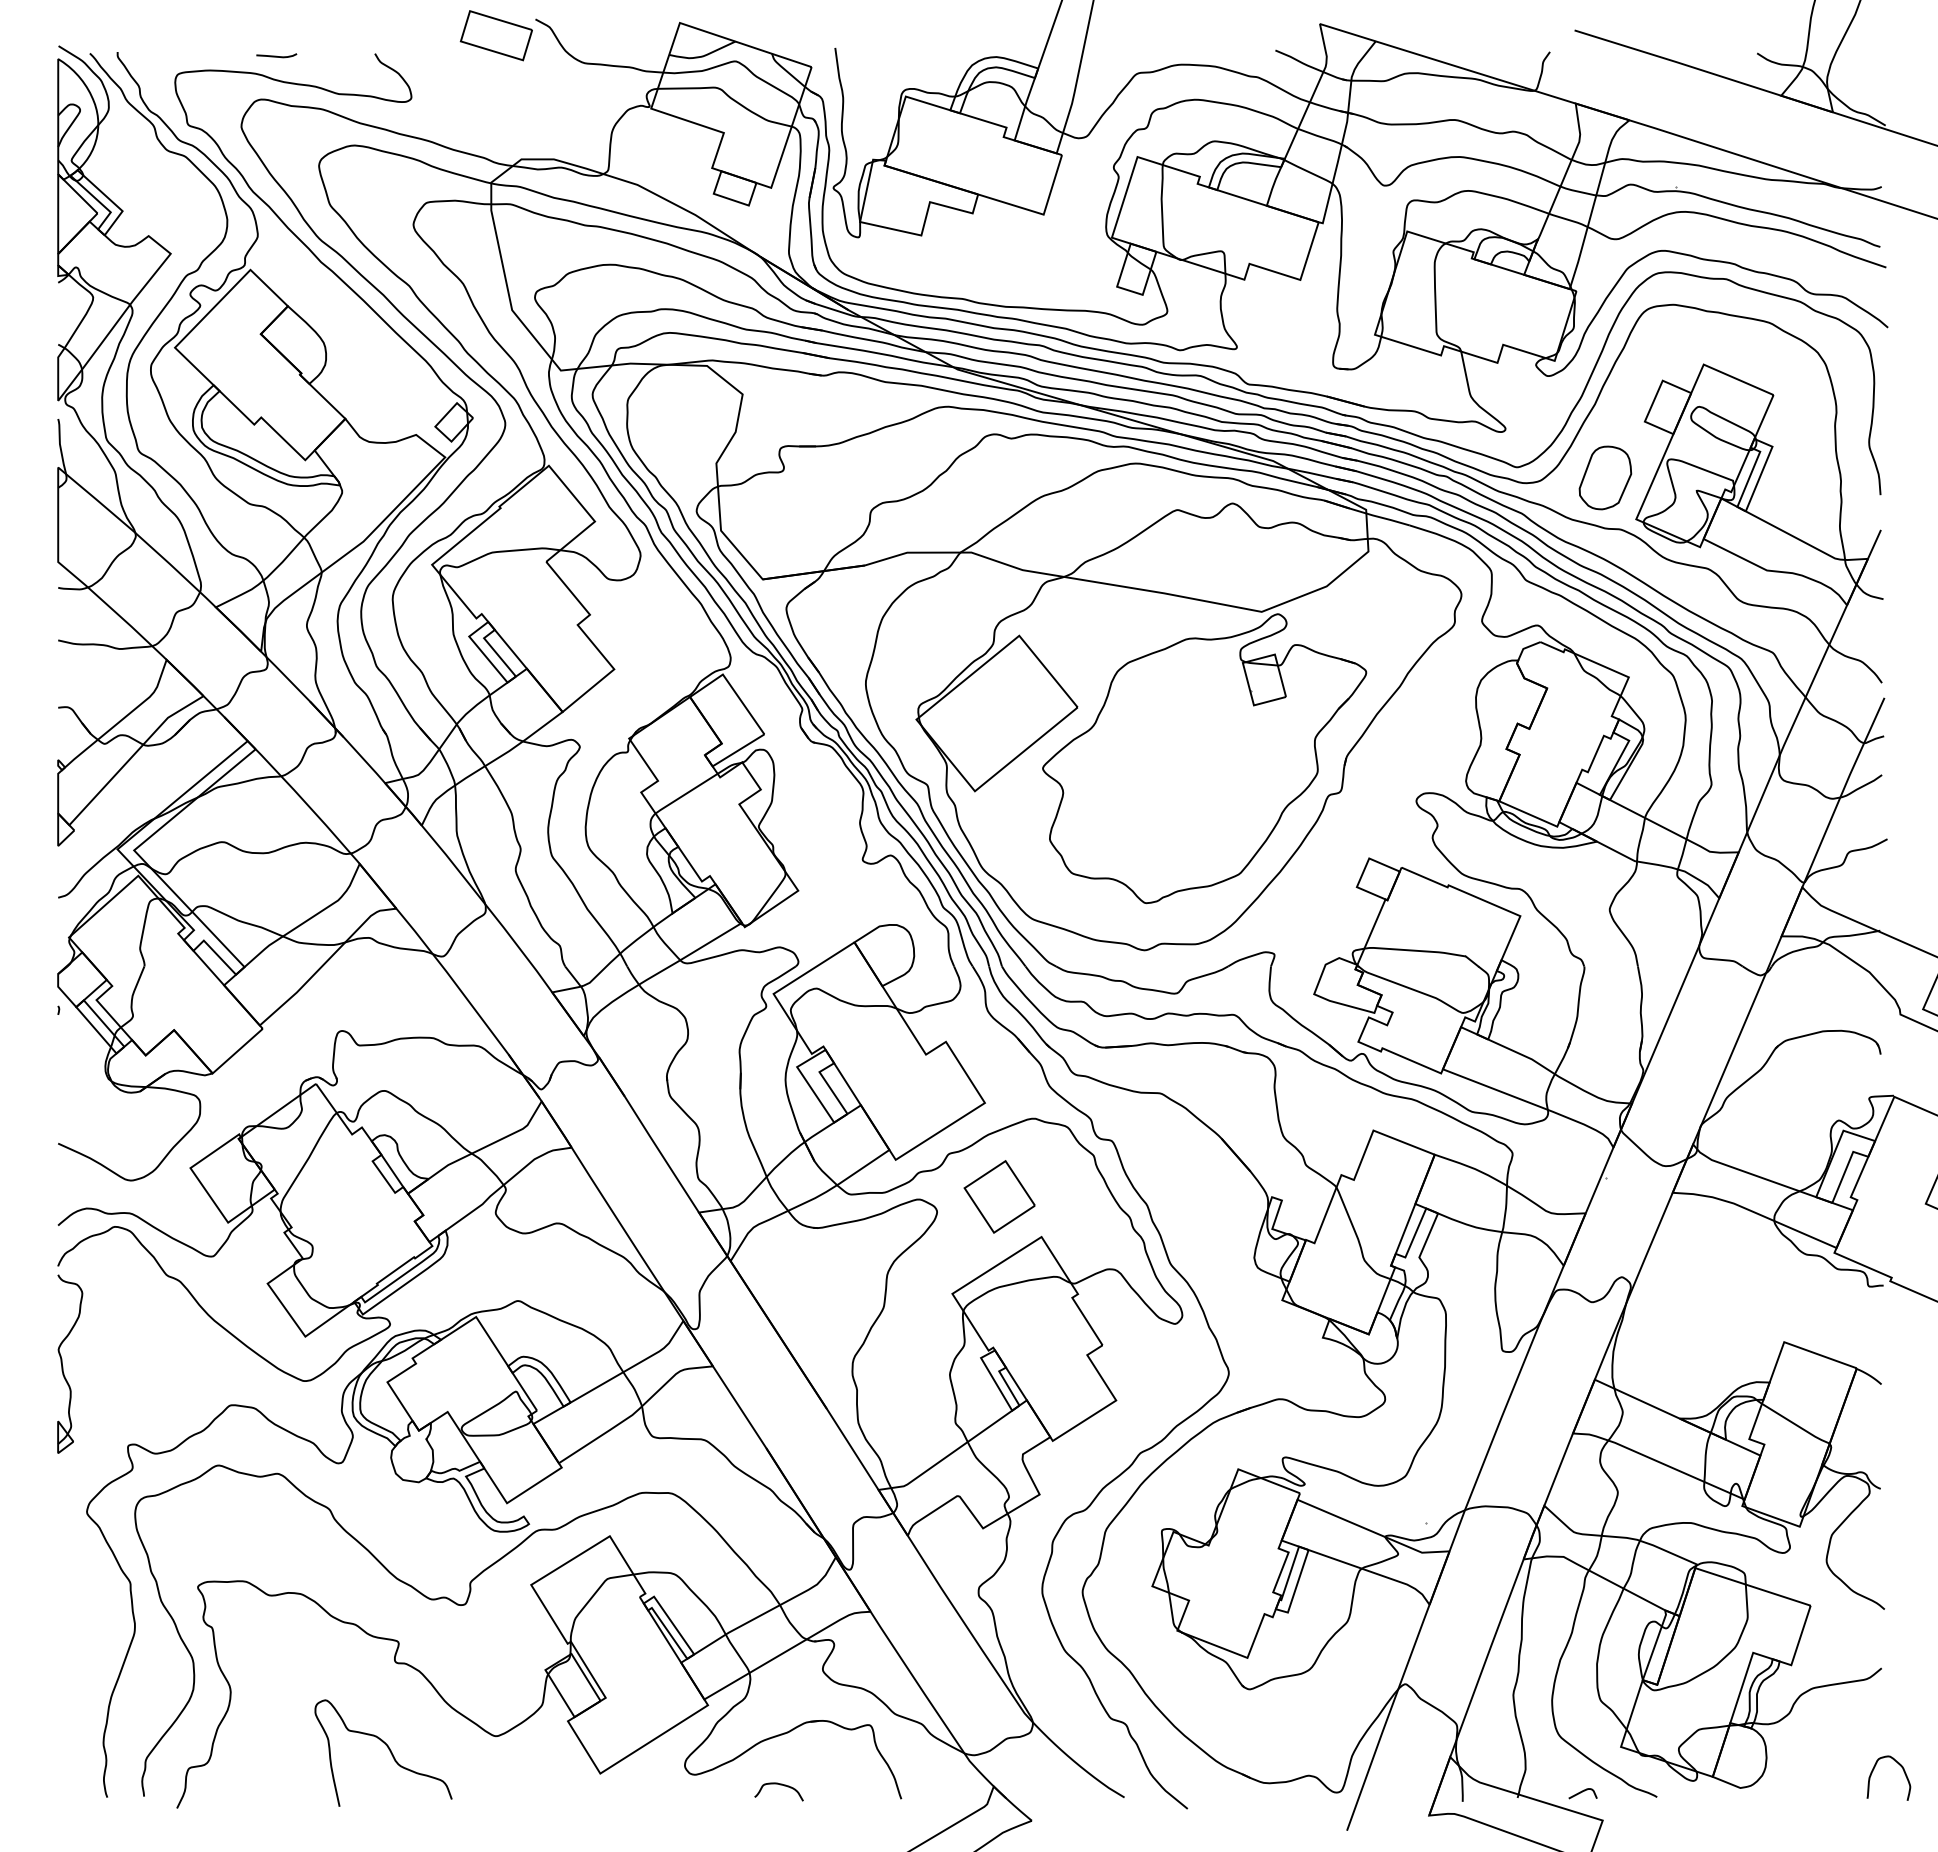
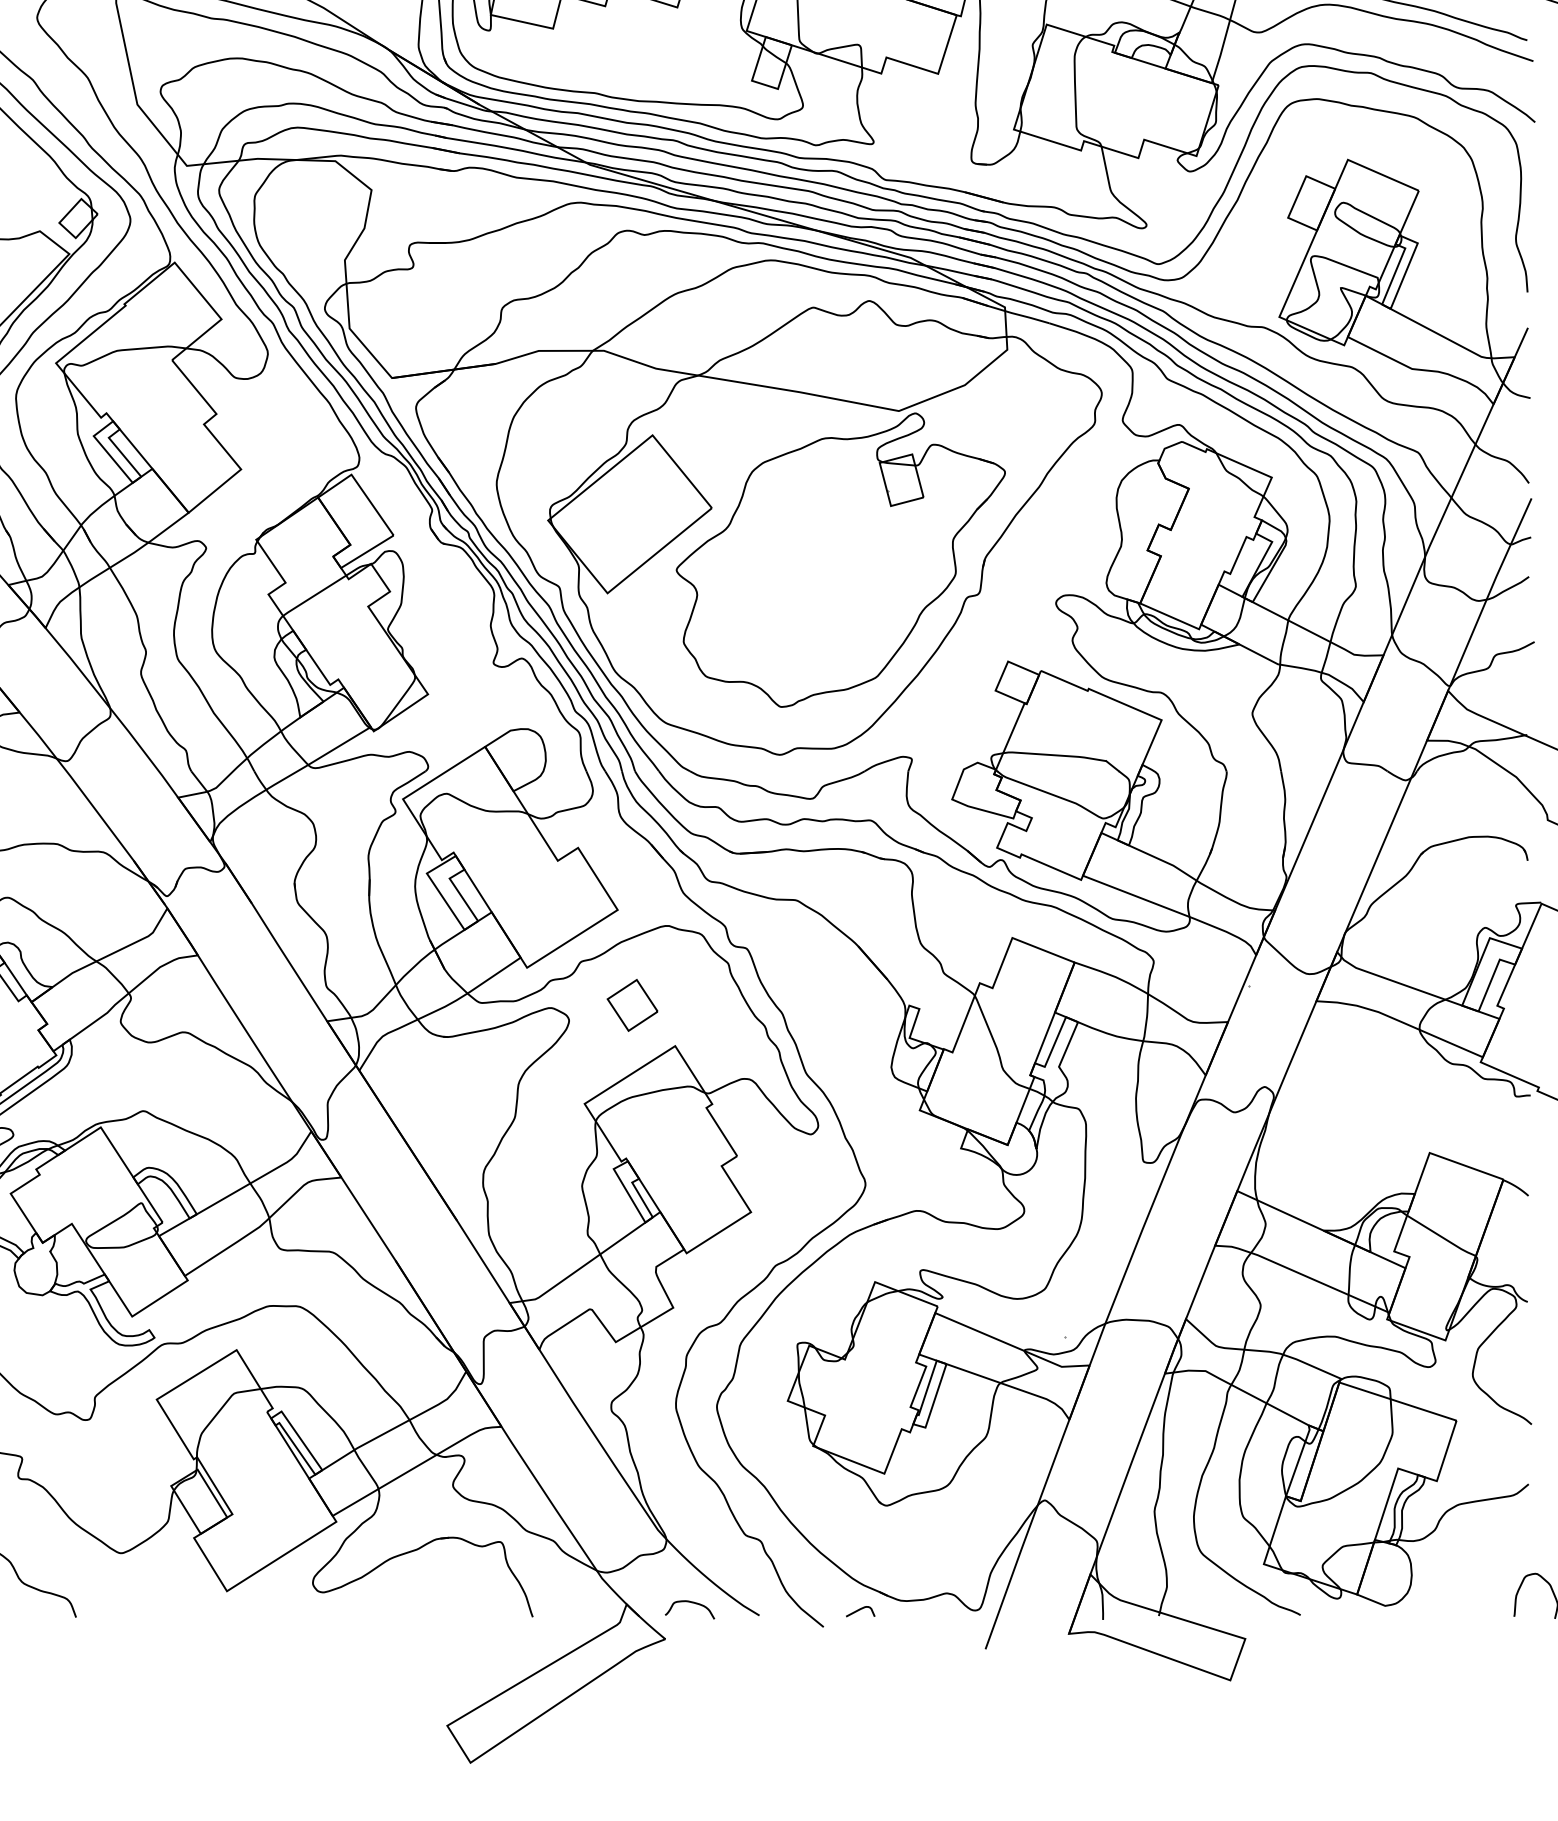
part: (1605, 477) -> (1248, 274), removed
part: (999, 1196) -> (632, 1004), size x0.7
curve: (780, 1785) -> (691, 1603), moved
curve: (1582, 1792) -> (860, 1610), moved

